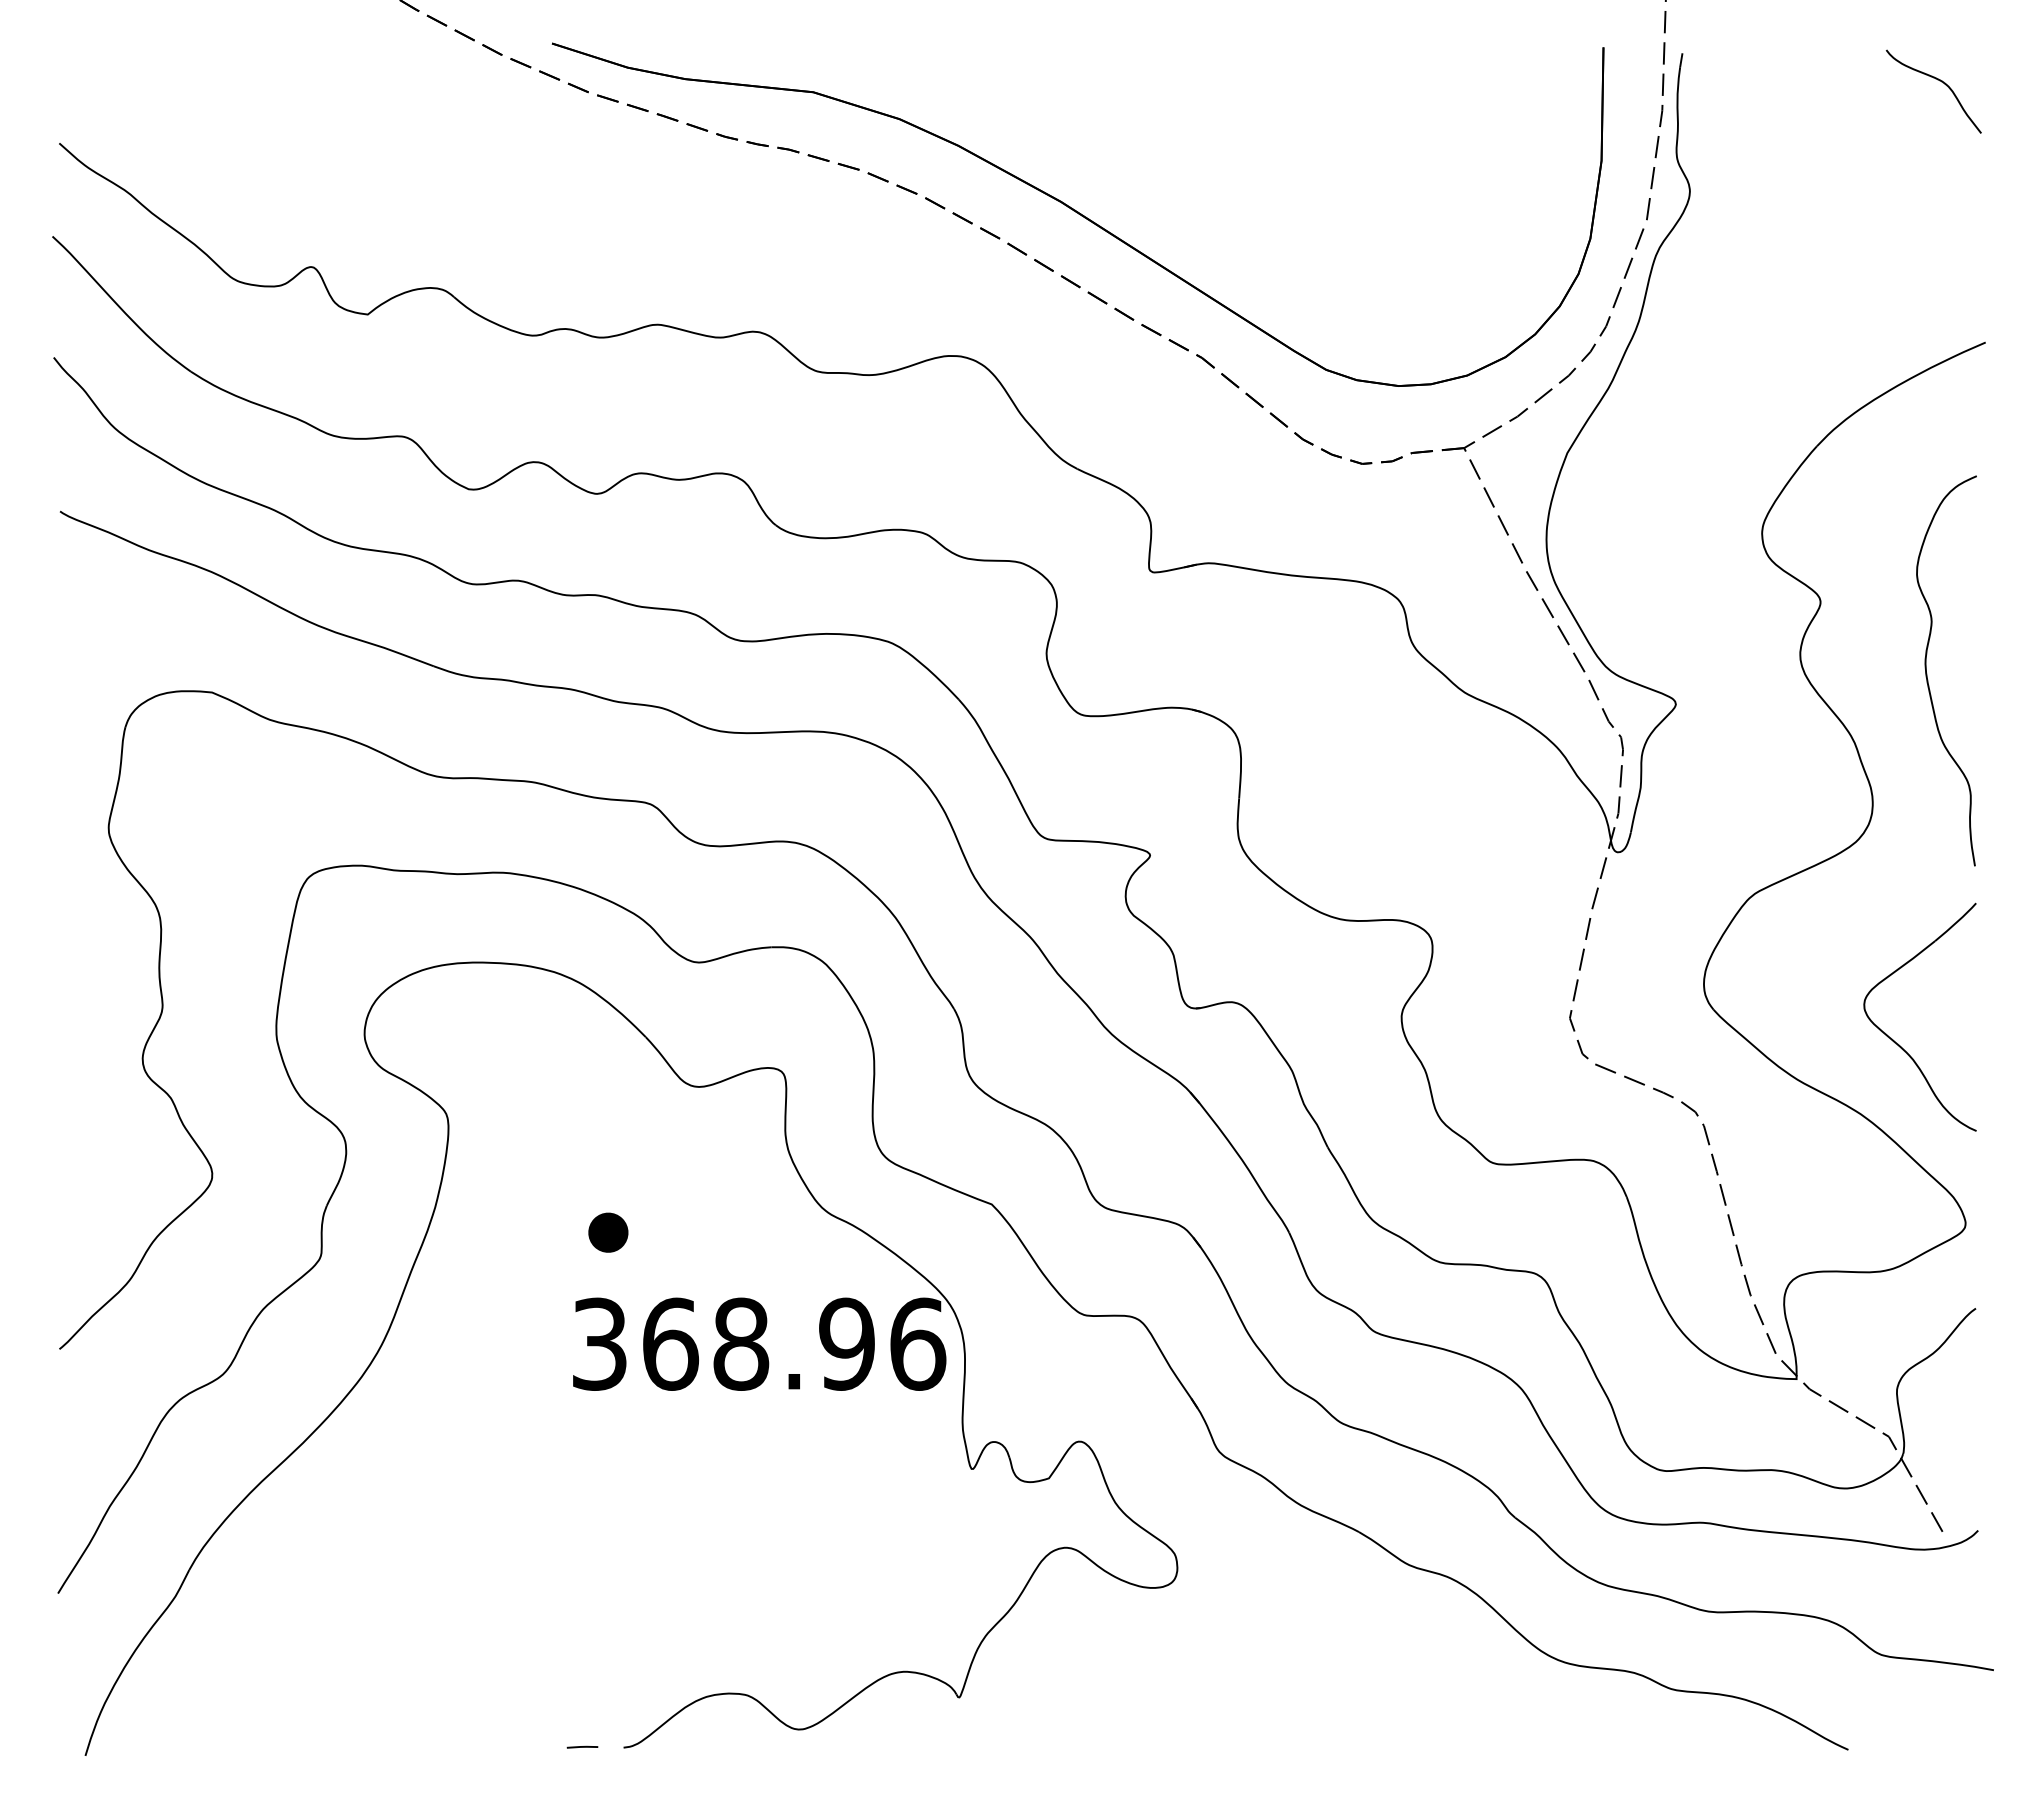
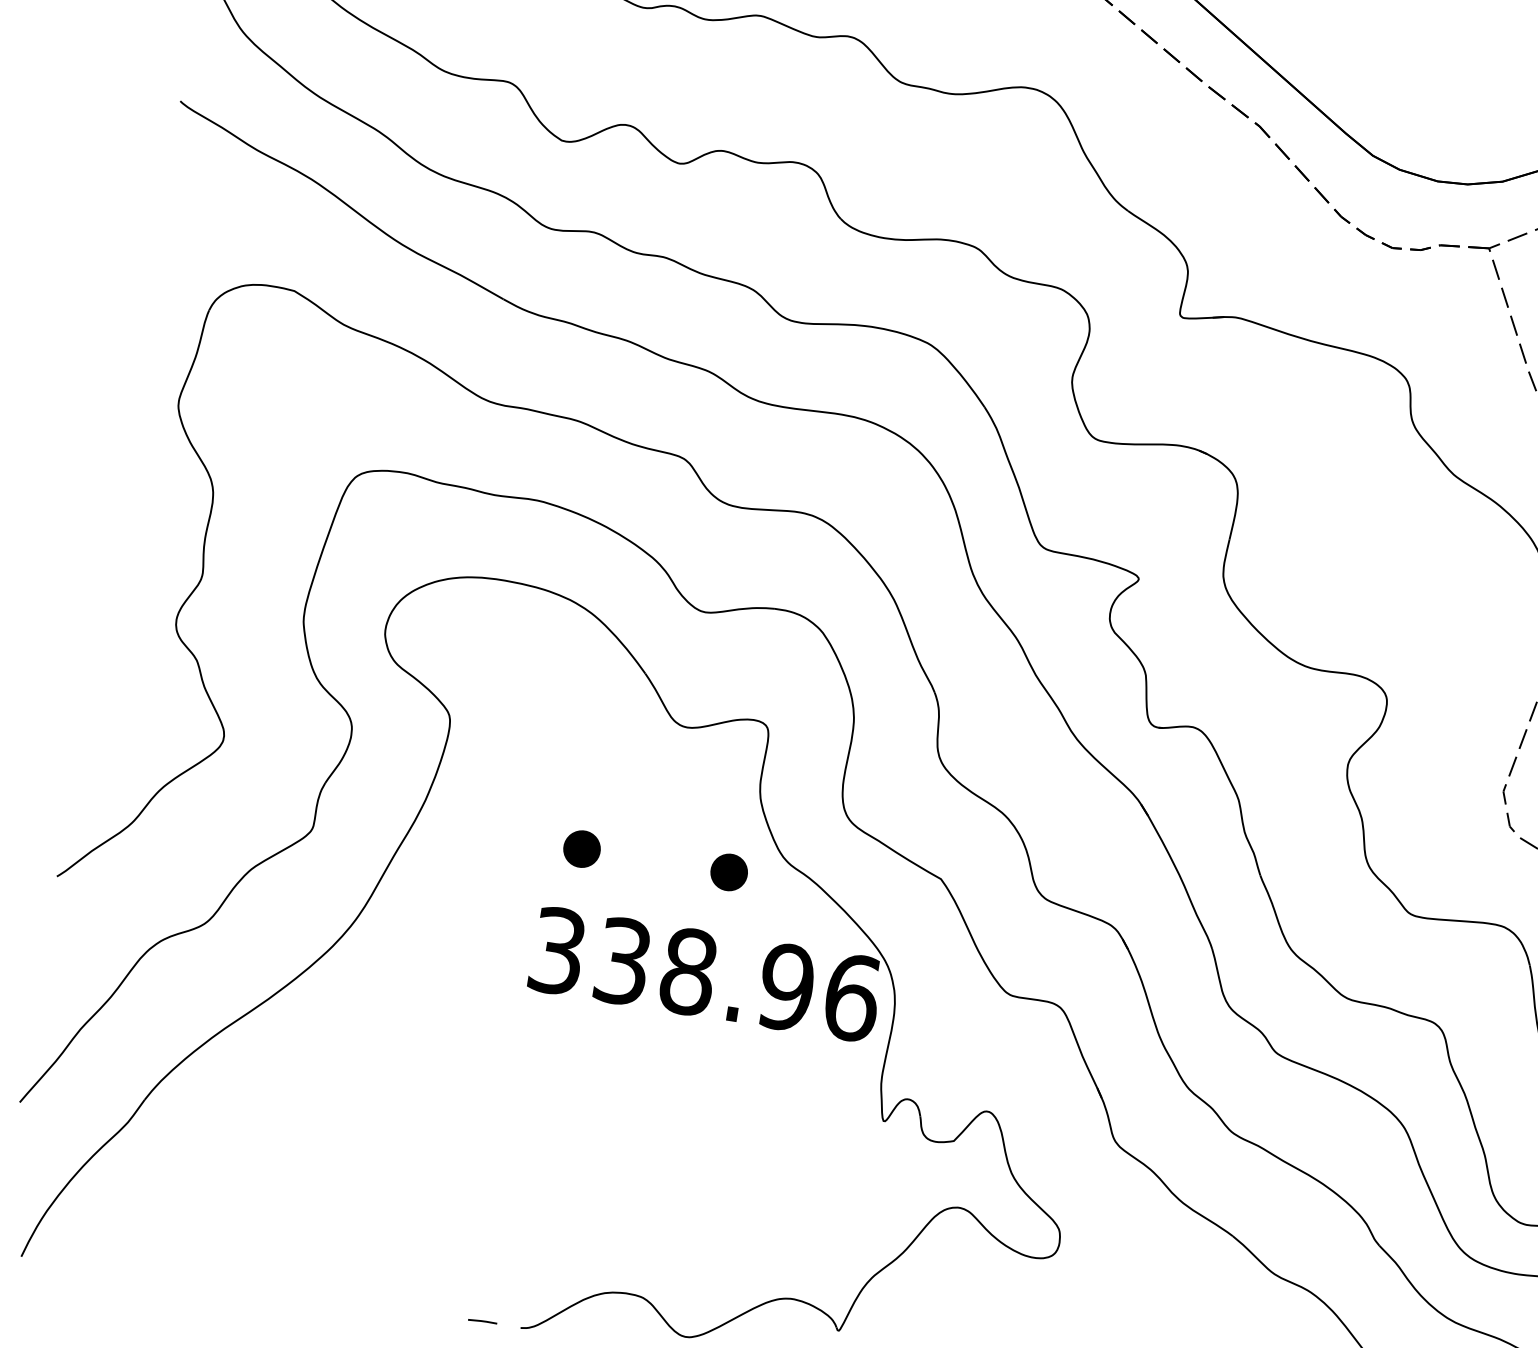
part: (767, 1232) -> (729, 872), added
text: (671, 1343) -> (624, 960), 368.96 -> 338.96

